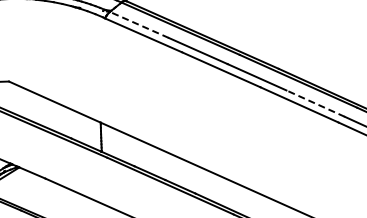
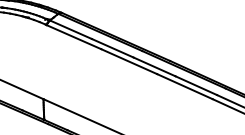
line: (138, 24) -> (70, 29), dashed -> solid
line: (315, 103) -> (196, 85), dashed -> solid

